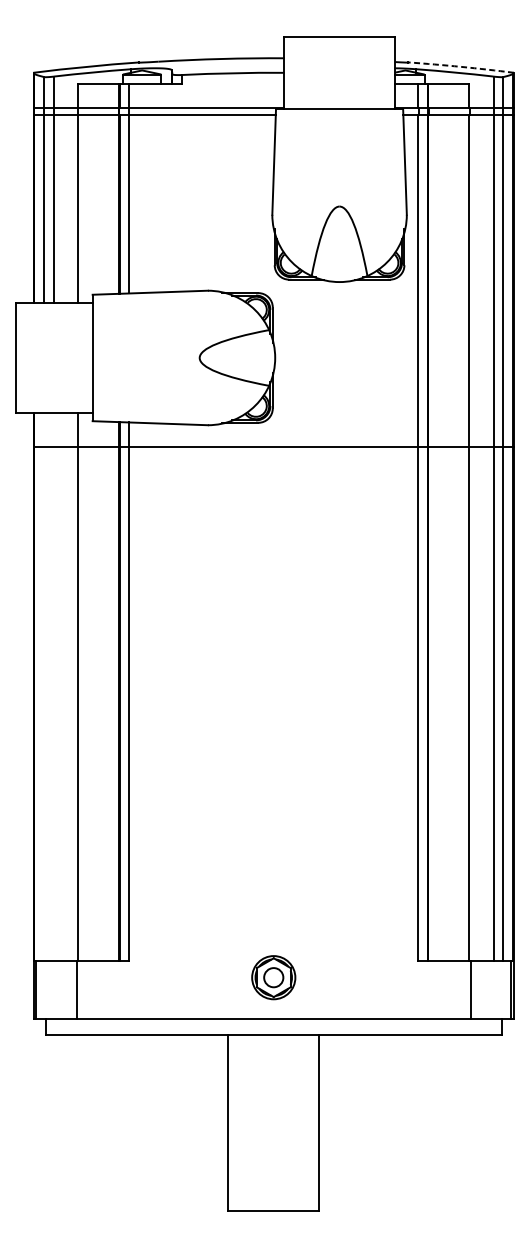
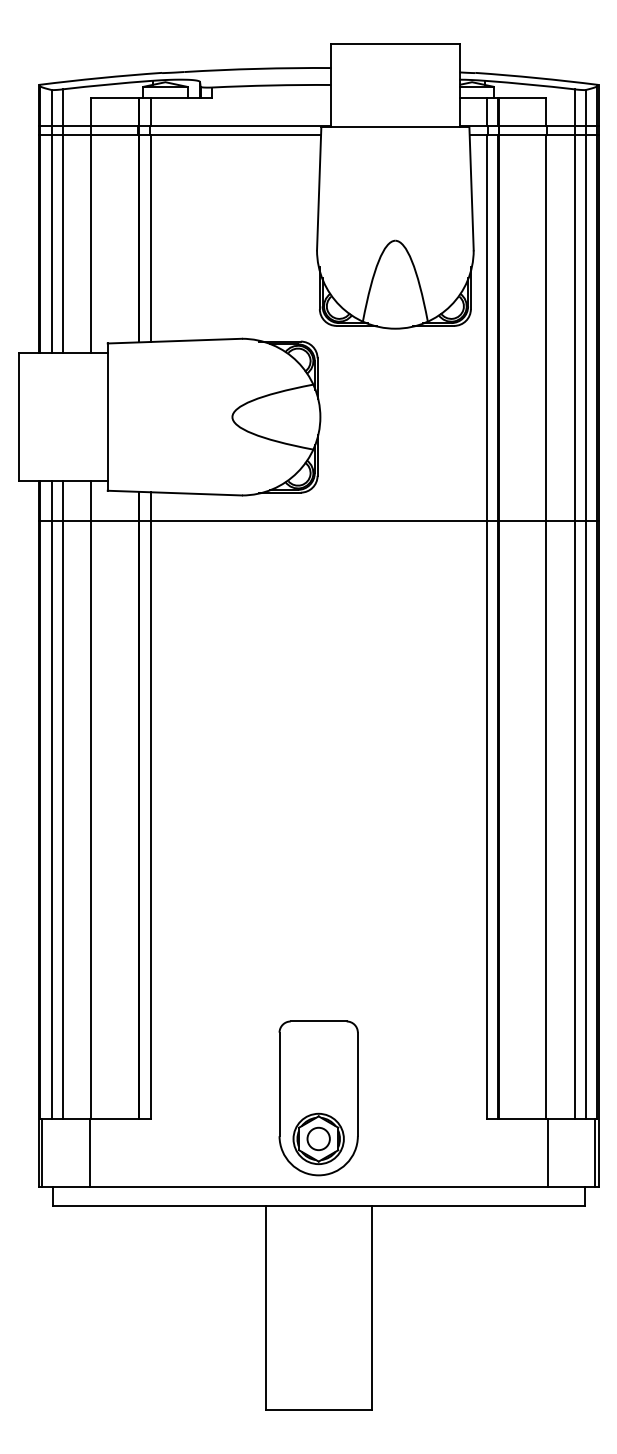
arc: (461, 67) -> (537, 78), dashed -> solid
line: (44, 687) -> (51, 800), added
line: (53, 687) -> (62, 800), added
part: (273, 942) -> (318, 1098), added

